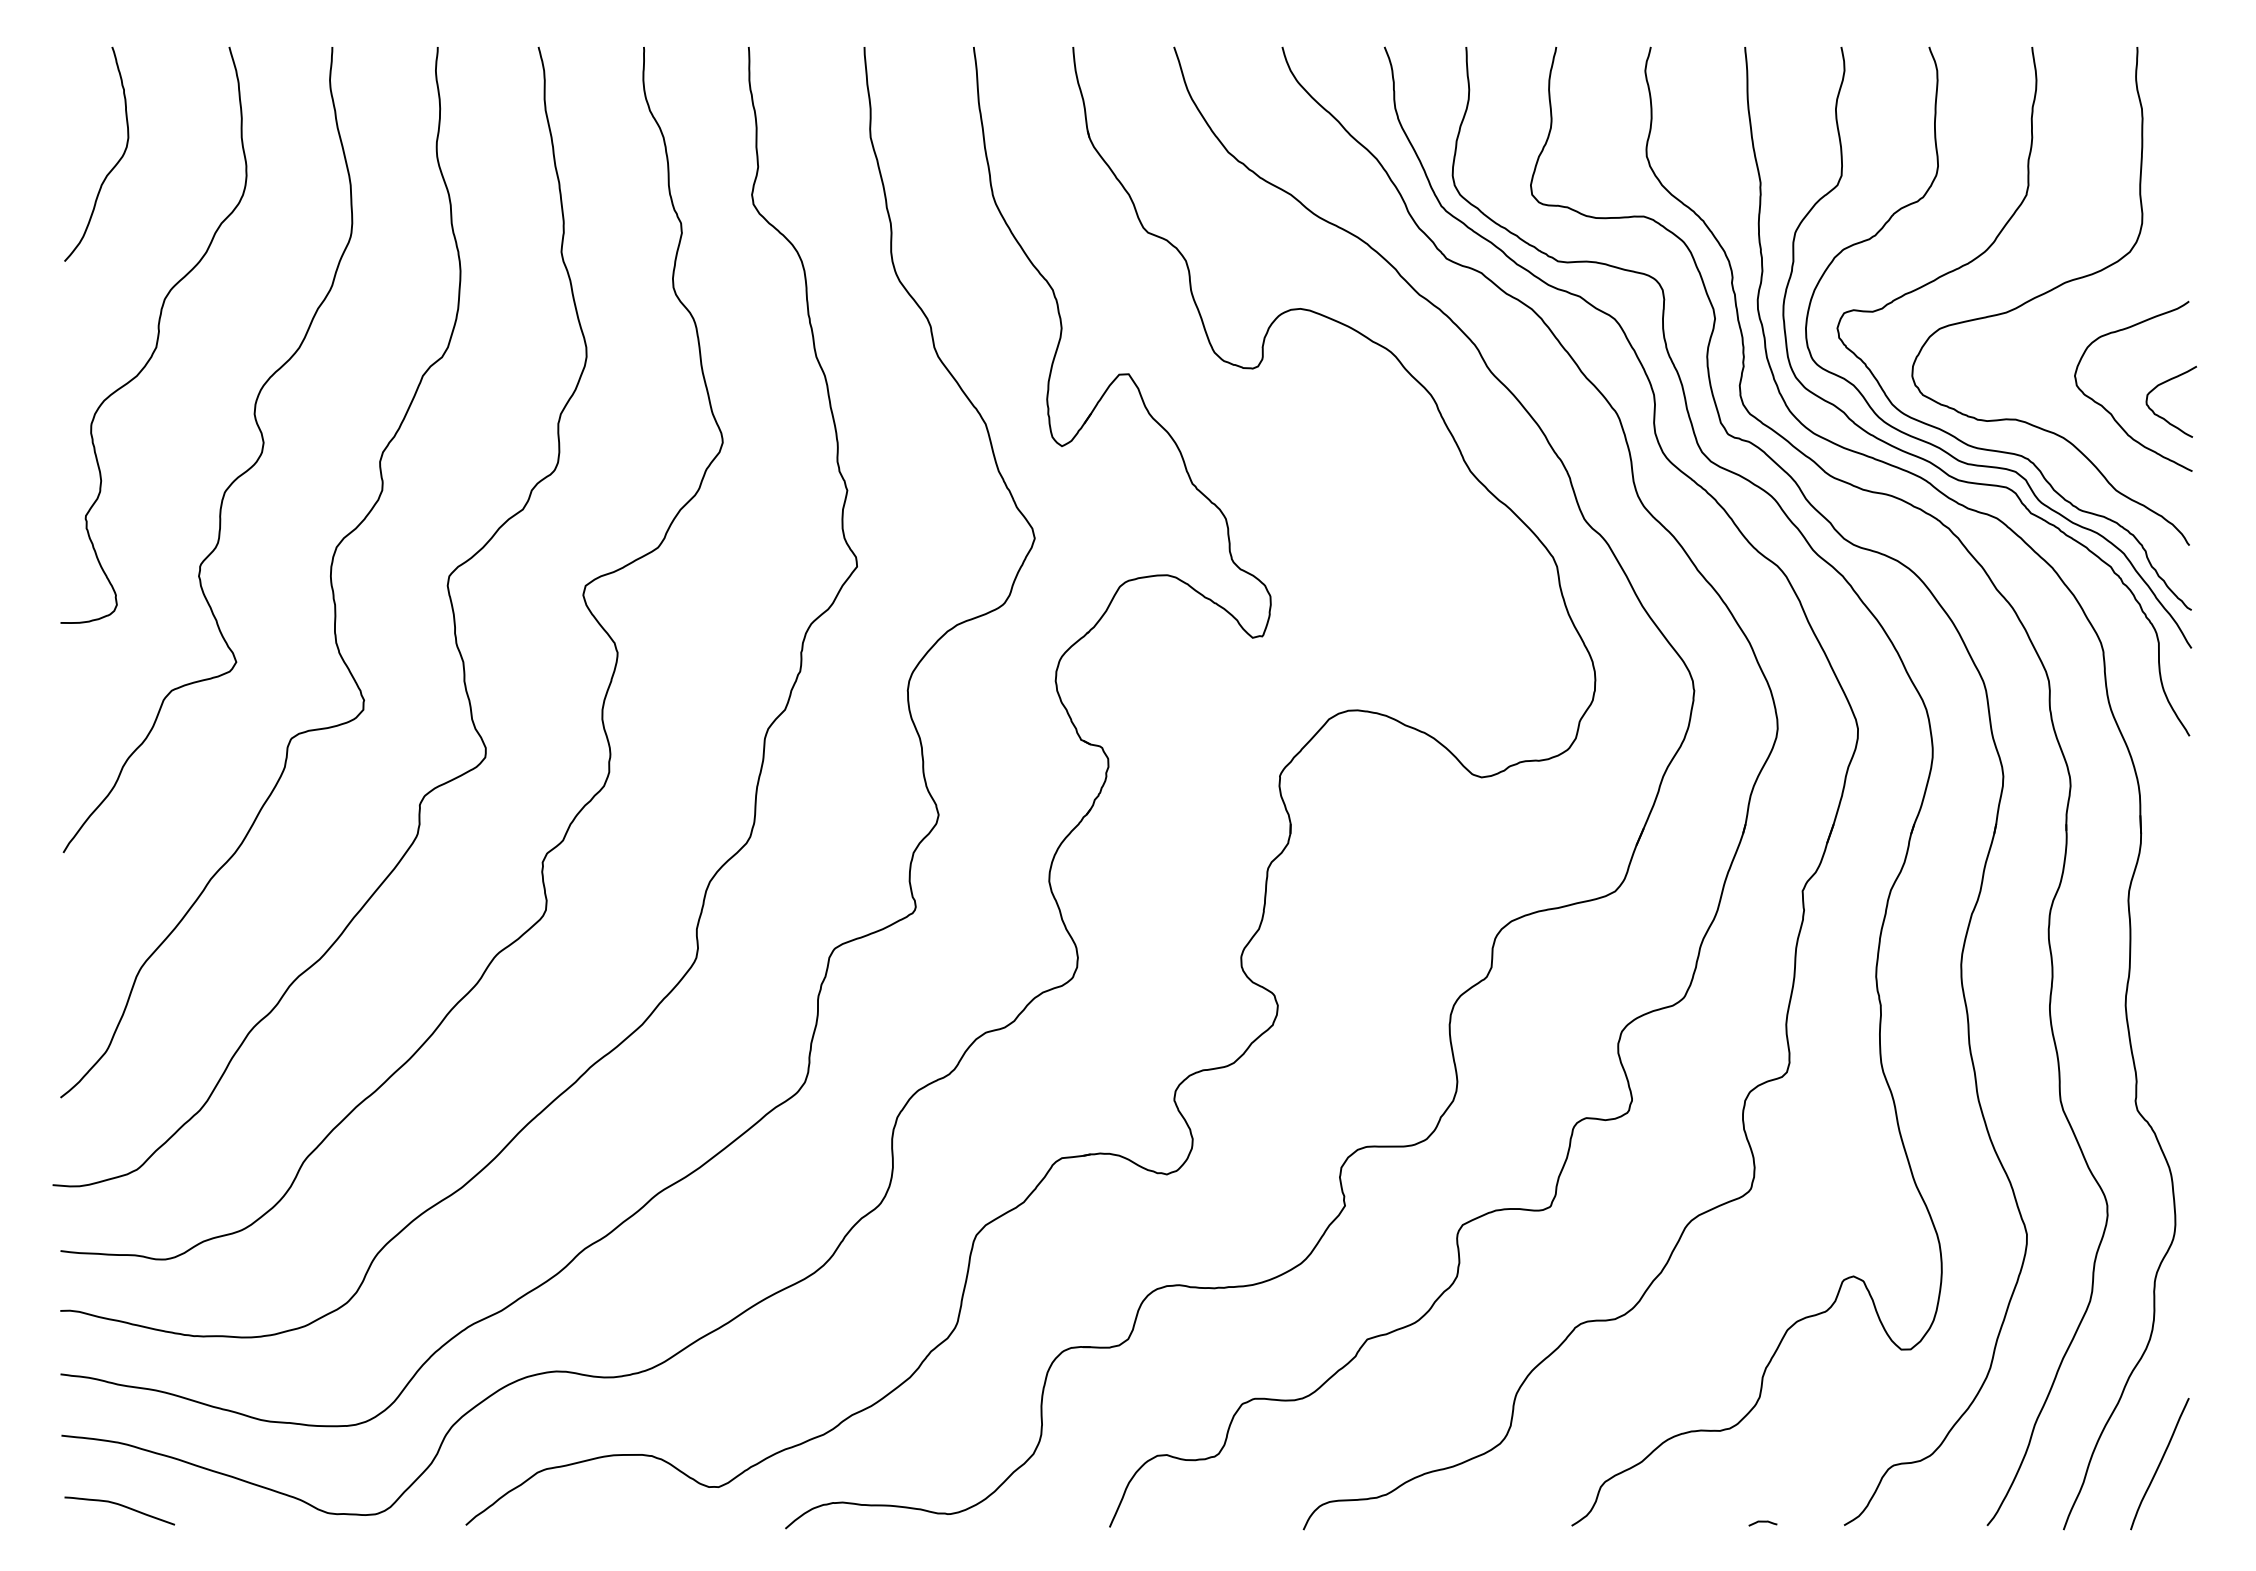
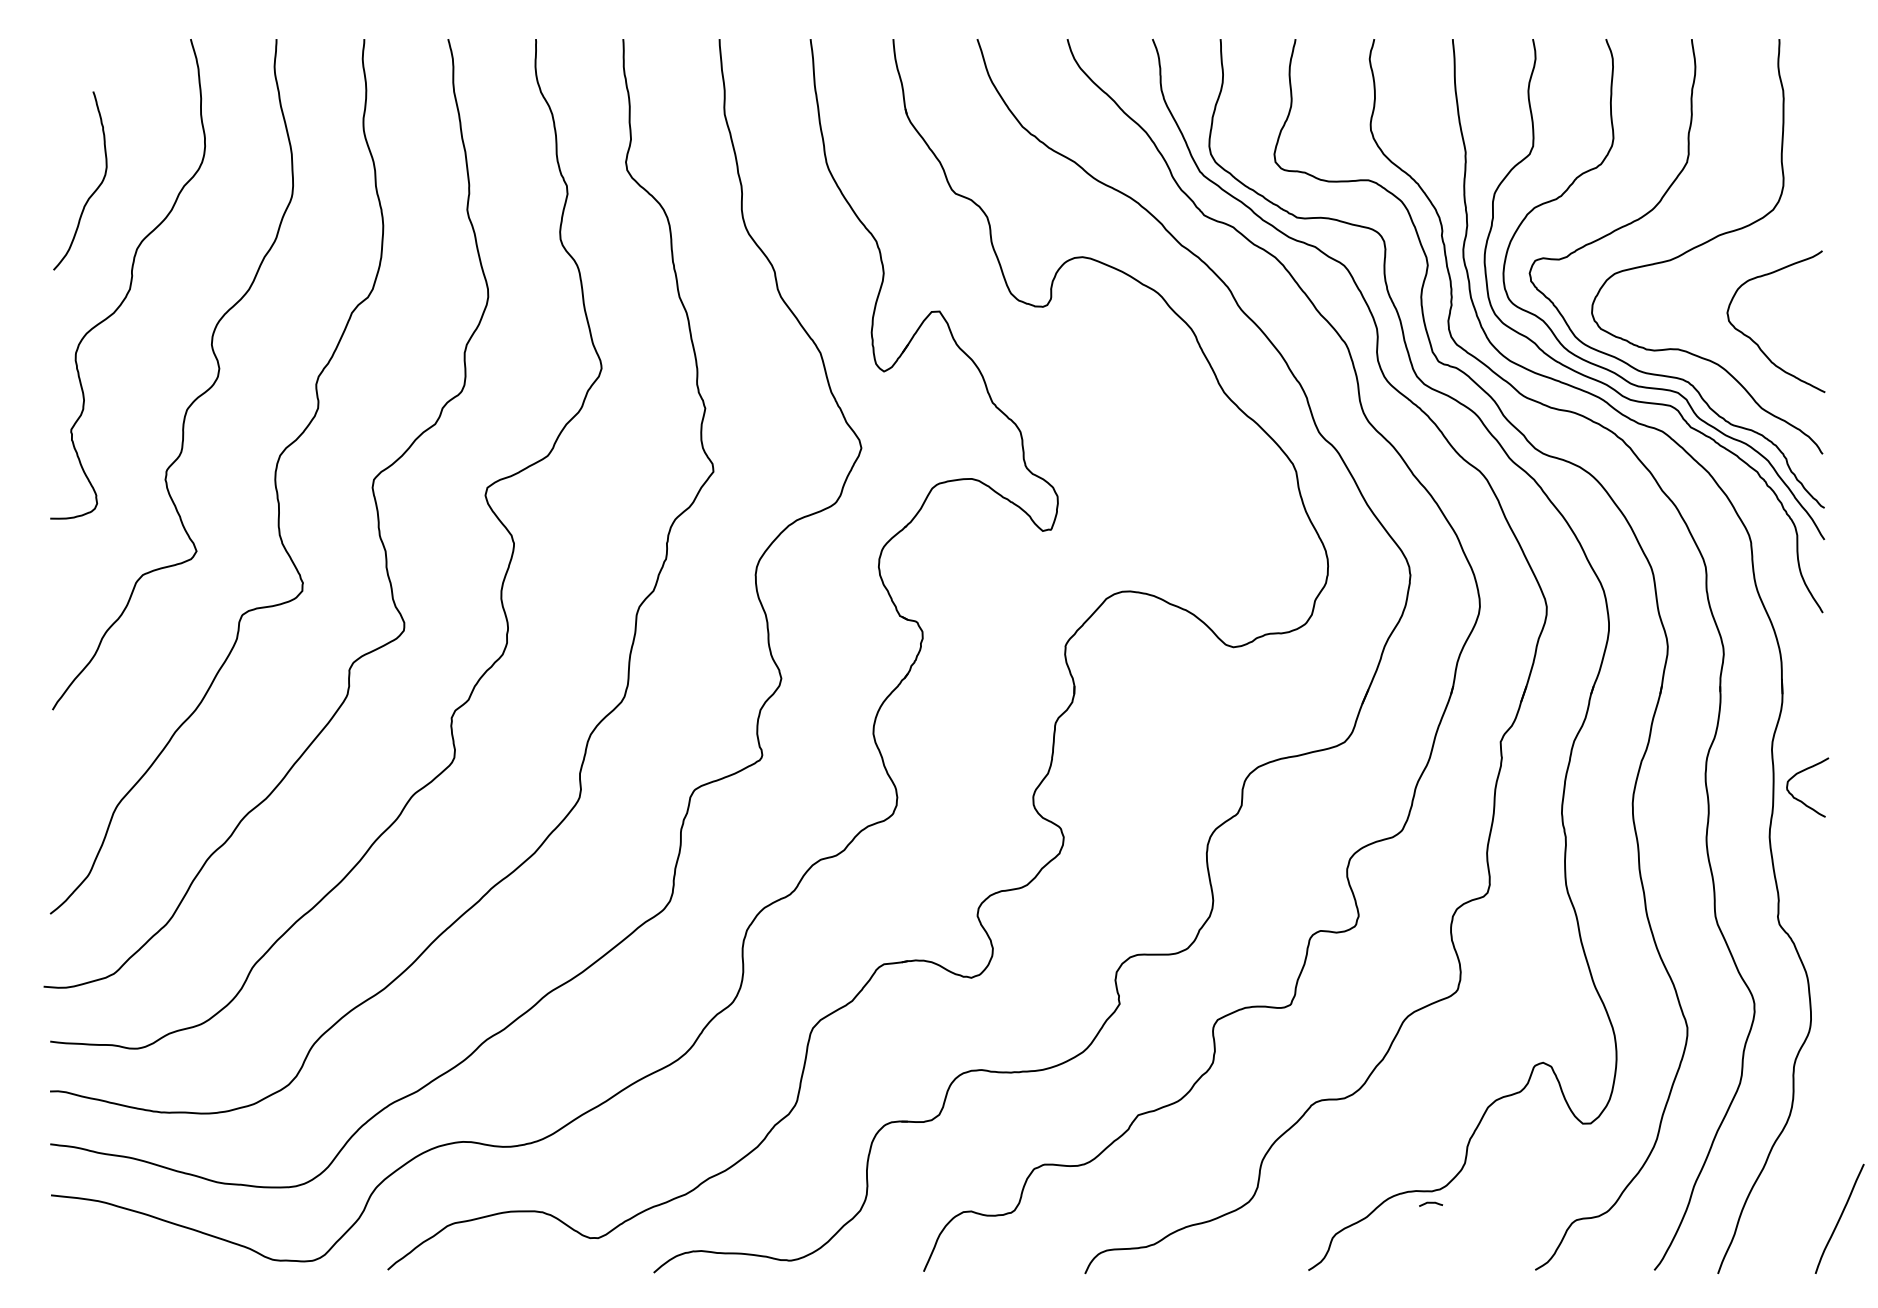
curve: (112, 167) -> (93, 191), moved
curve: (2163, 417) -> (1801, 800), moved
curve: (2159, 1464) -> (1839, 1219), moved
curve: (121, 1506) -> (100, 1254), removed
curve: (1762, 1522) -> (1430, 1203), moved

